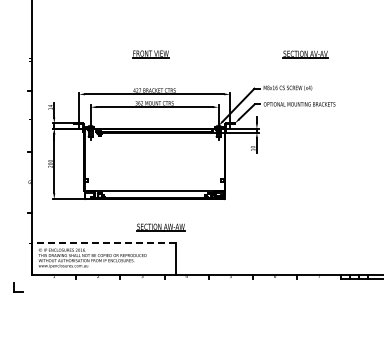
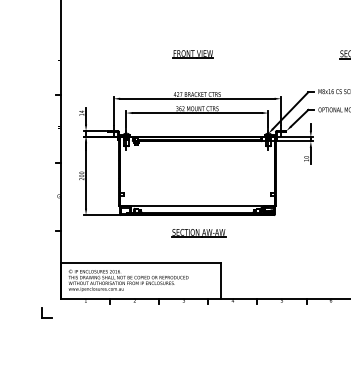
part: (160, 227) -> (198, 233), moved
line: (103, 242) -> (140, 263), dashed -> solid

